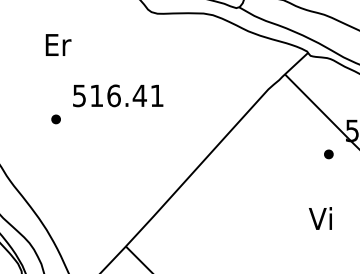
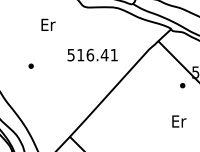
text: (58, 44) -> (48, 24), moved
text: (117, 94) -> (92, 54), moved
text: (321, 218) -> (178, 121), Vi -> Er

